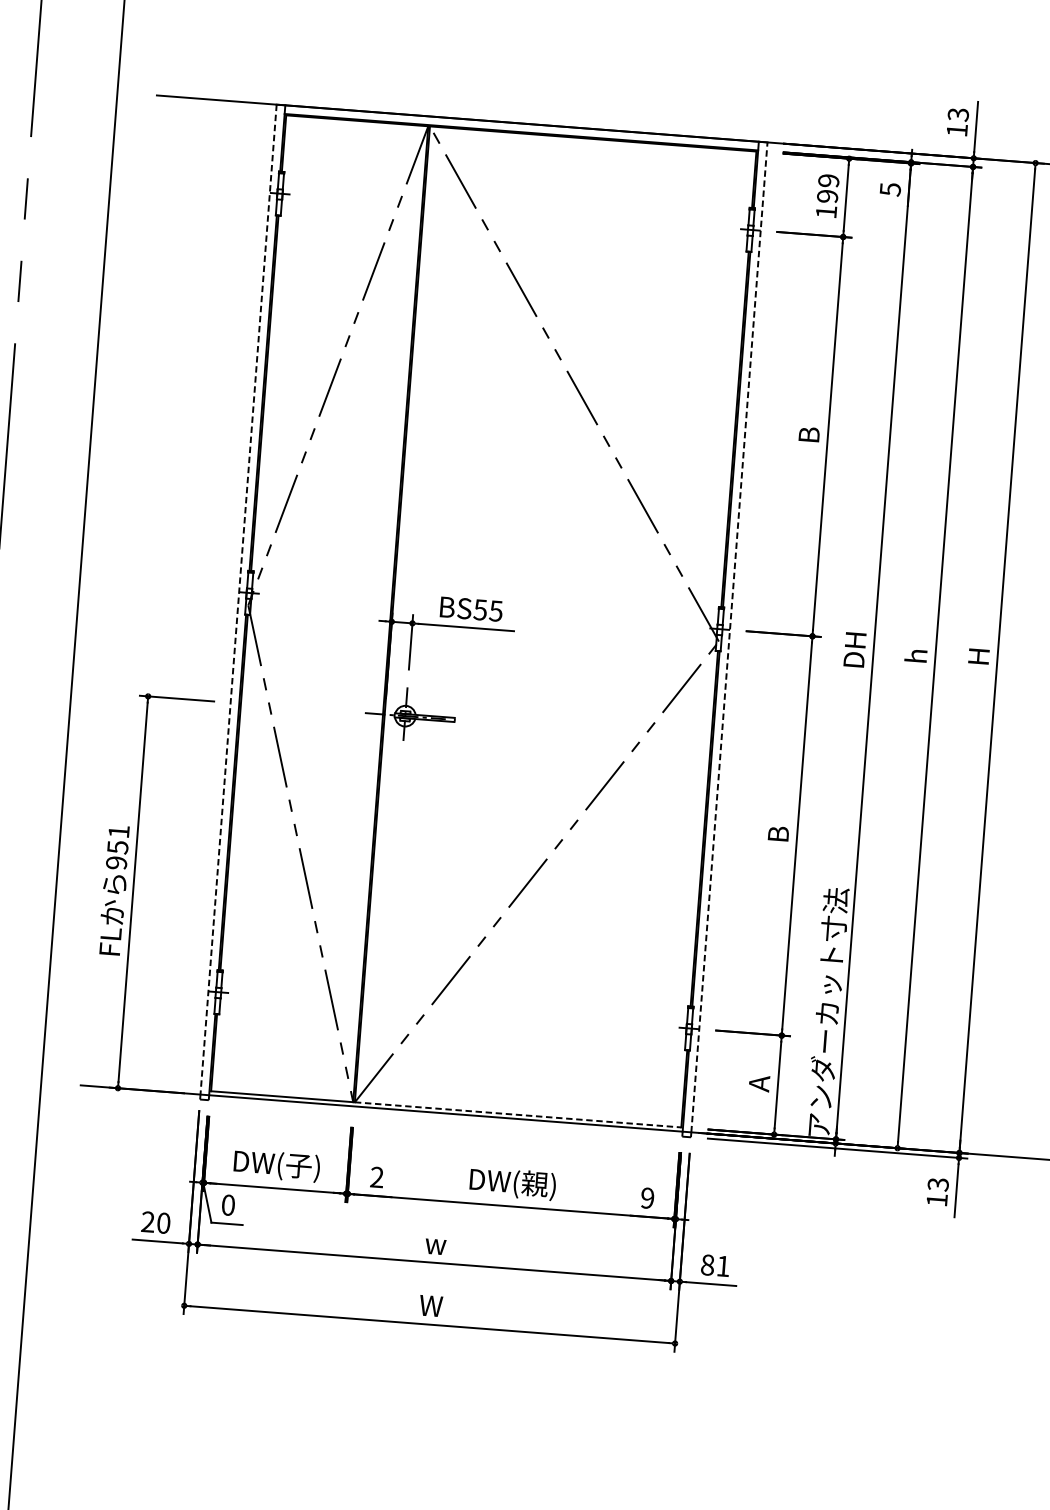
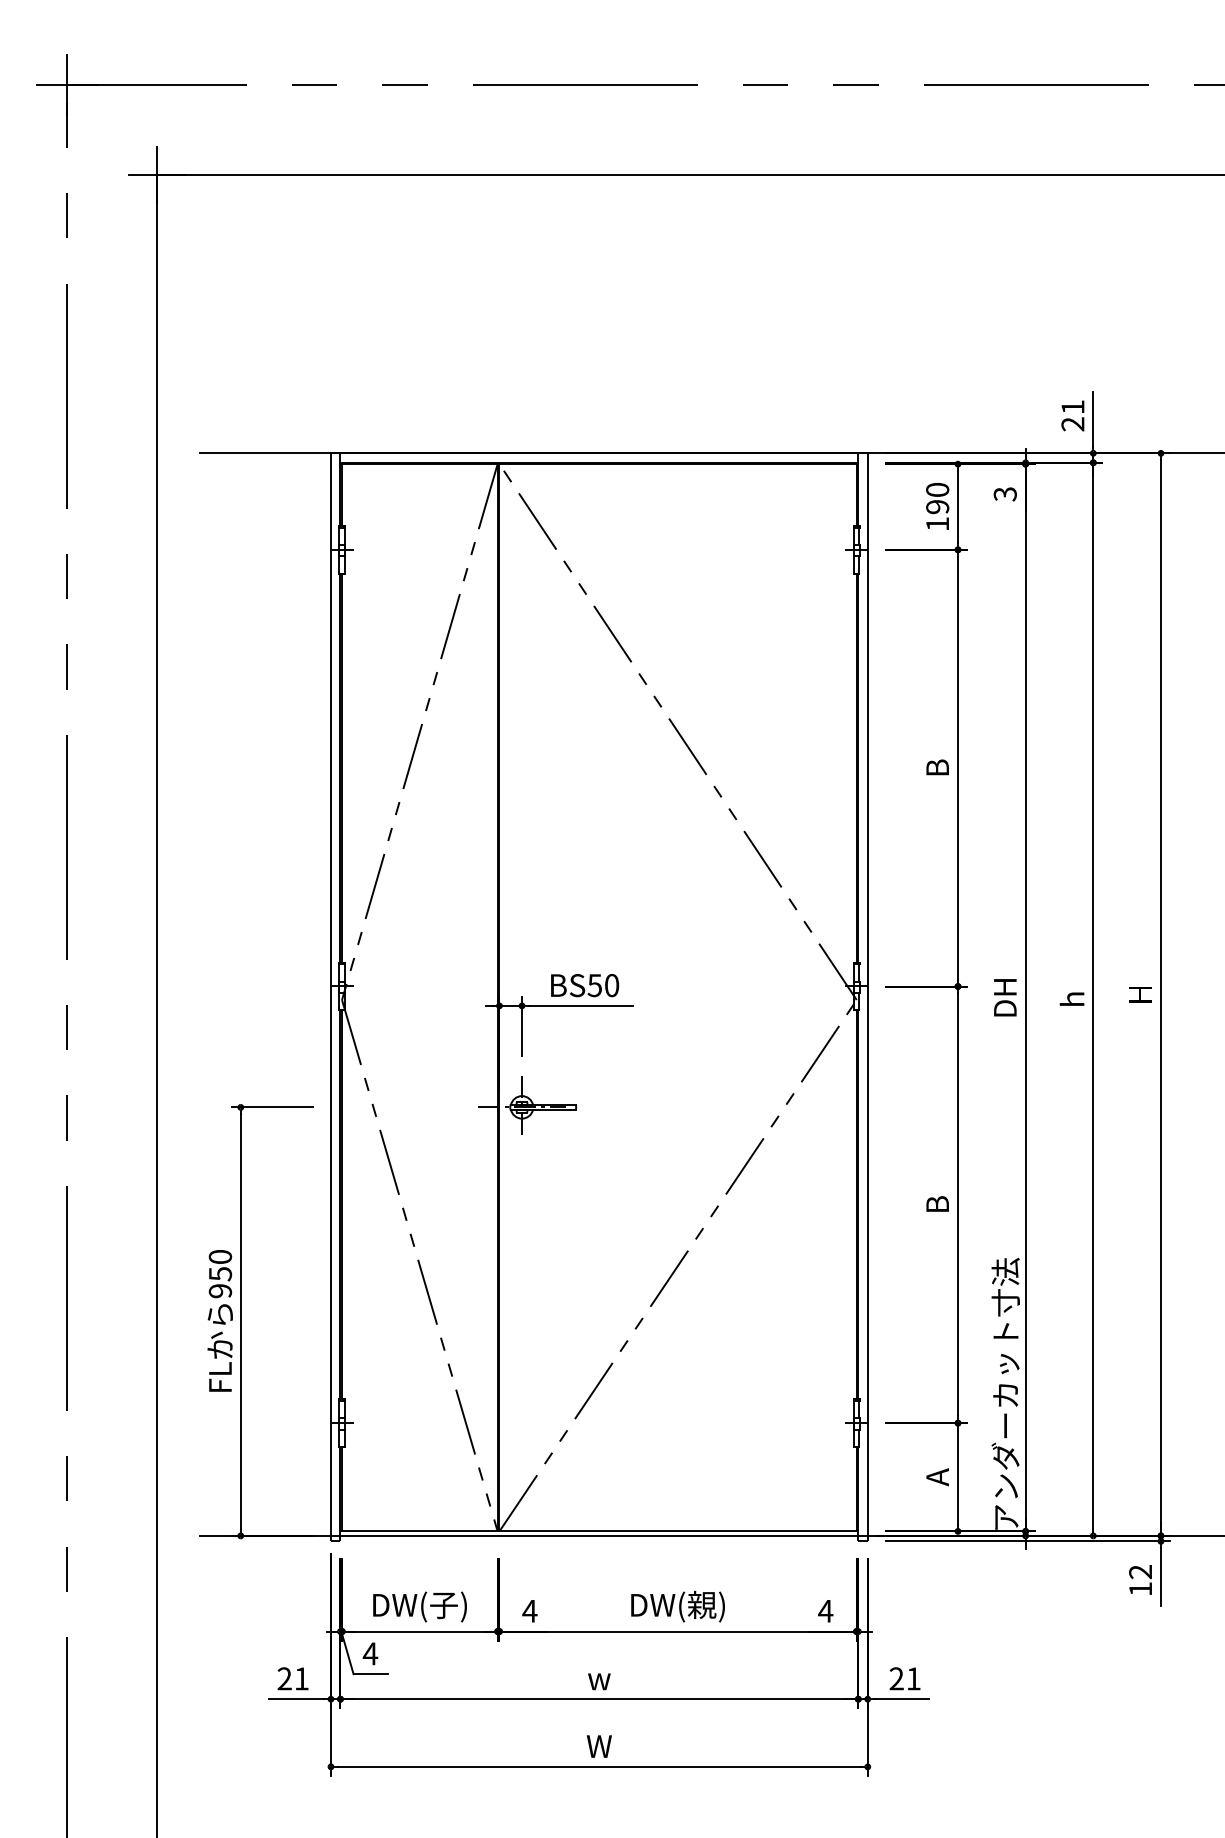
text: (957, 122) -> (1072, 415), 13 -> 21
text: (828, 181) -> (937, 490), 199 -> 190
text: (889, 189) -> (1004, 494), 5 -> 3
line: (238, 600) -> (330, 995), dashed -> solid
text: (495, 611) -> (611, 985), BS55 -> BS50
line: (729, 637) -> (867, 994), dashed -> solid
text: (119, 831) -> (220, 1256), 951 -> 950
line: (517, 1114) -> (677, 1531), dashed -> solid
text: (376, 1176) -> (529, 1610), 2 -> 4
text: (938, 1184) -> (1140, 1572), 13 -> 12
text: (647, 1197) -> (825, 1610), 9 -> 4
text: (228, 1204) -> (370, 1653), 0 -> 4
text: (163, 1222) -> (301, 1678), 20 -> 21
text: (707, 1264) -> (896, 1678), 81 -> 21

